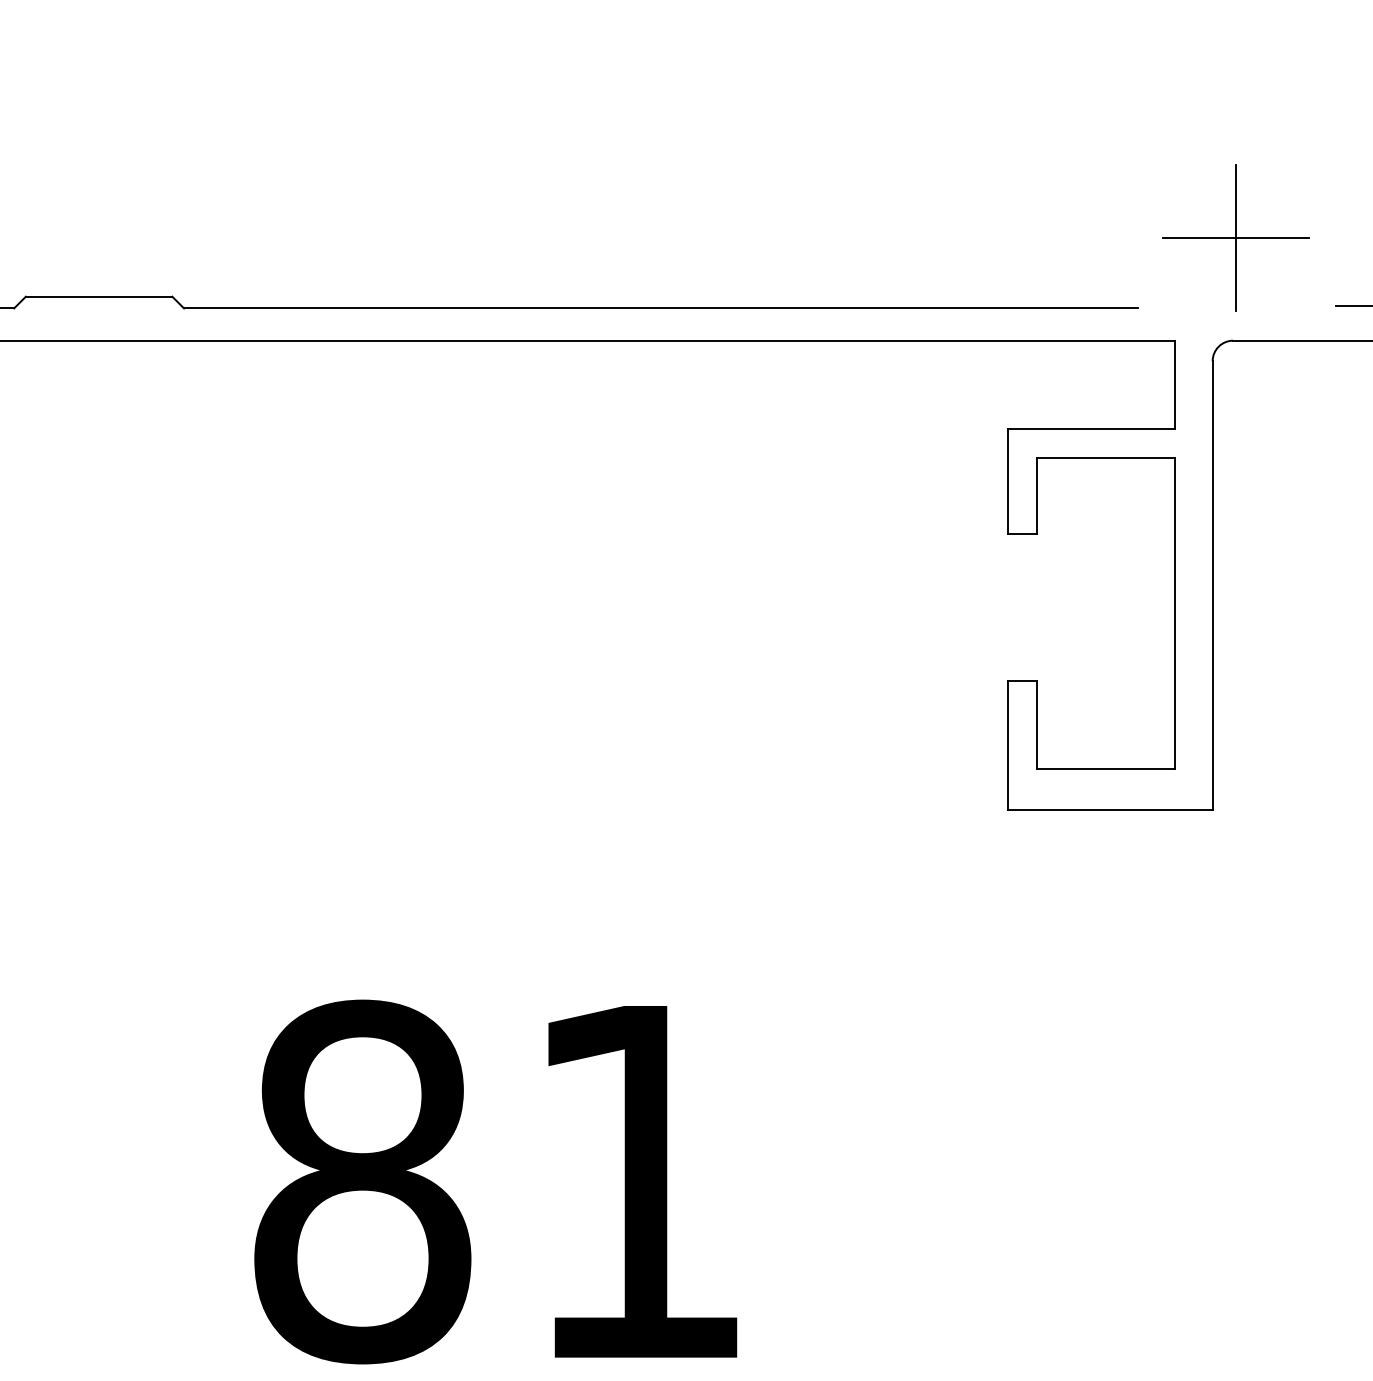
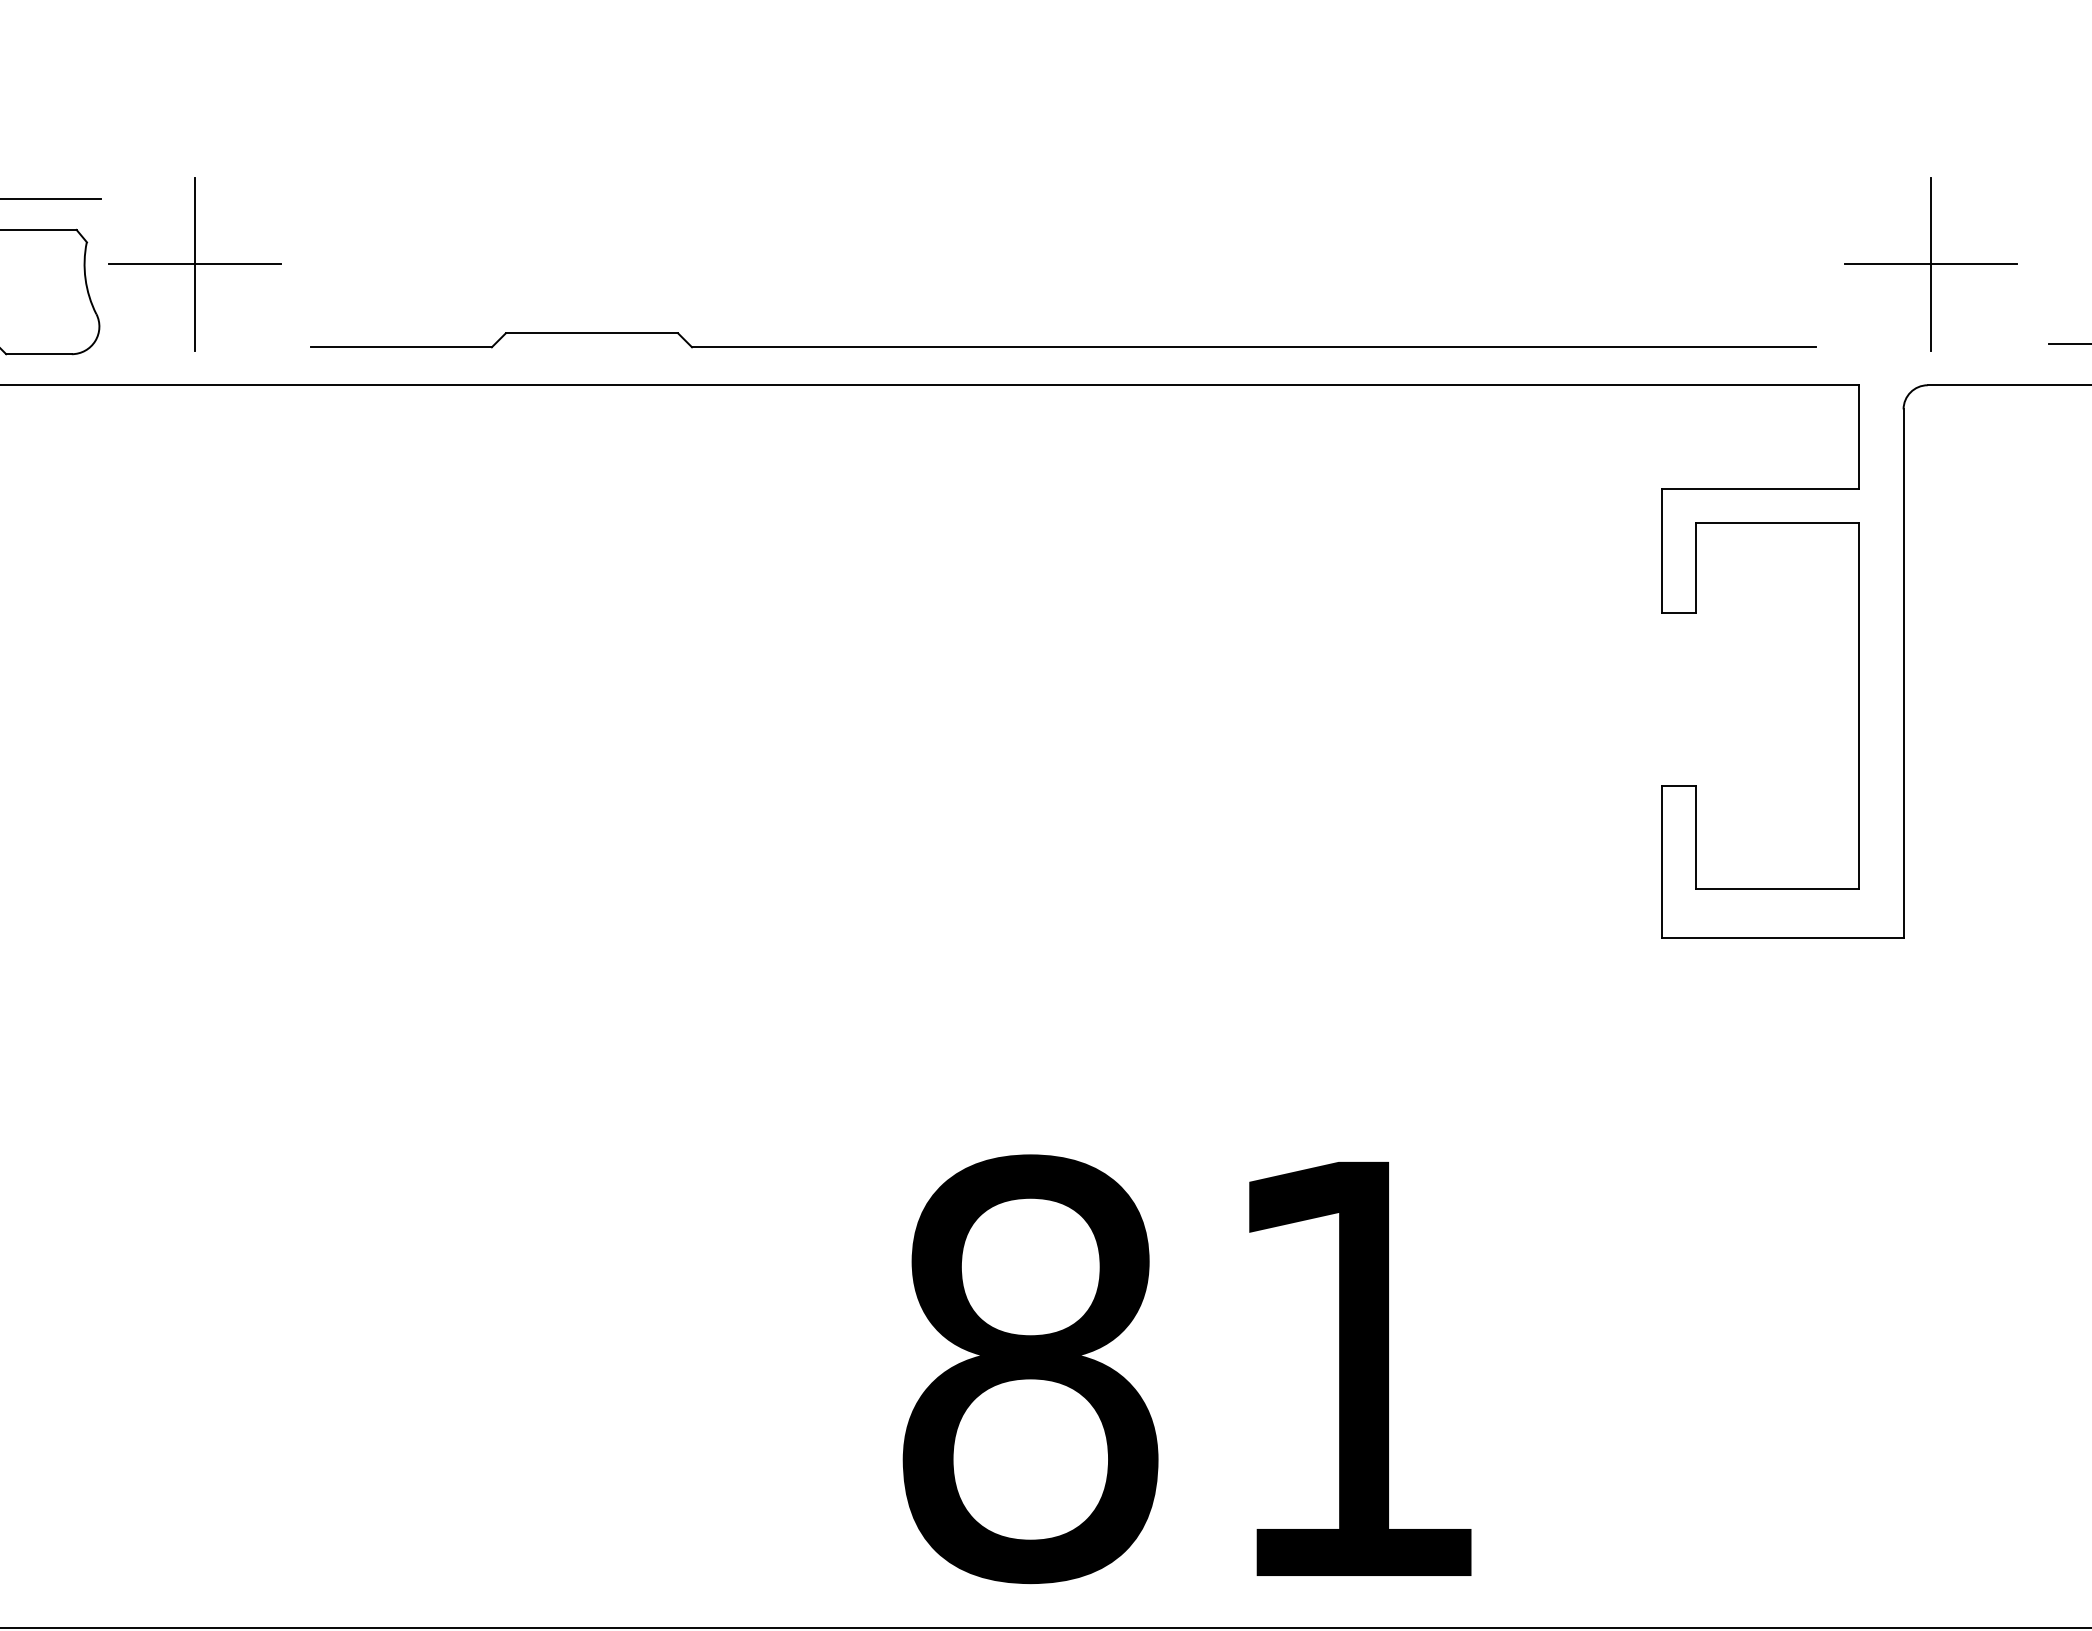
text: (495, 1182) -> (1186, 1369), moved

